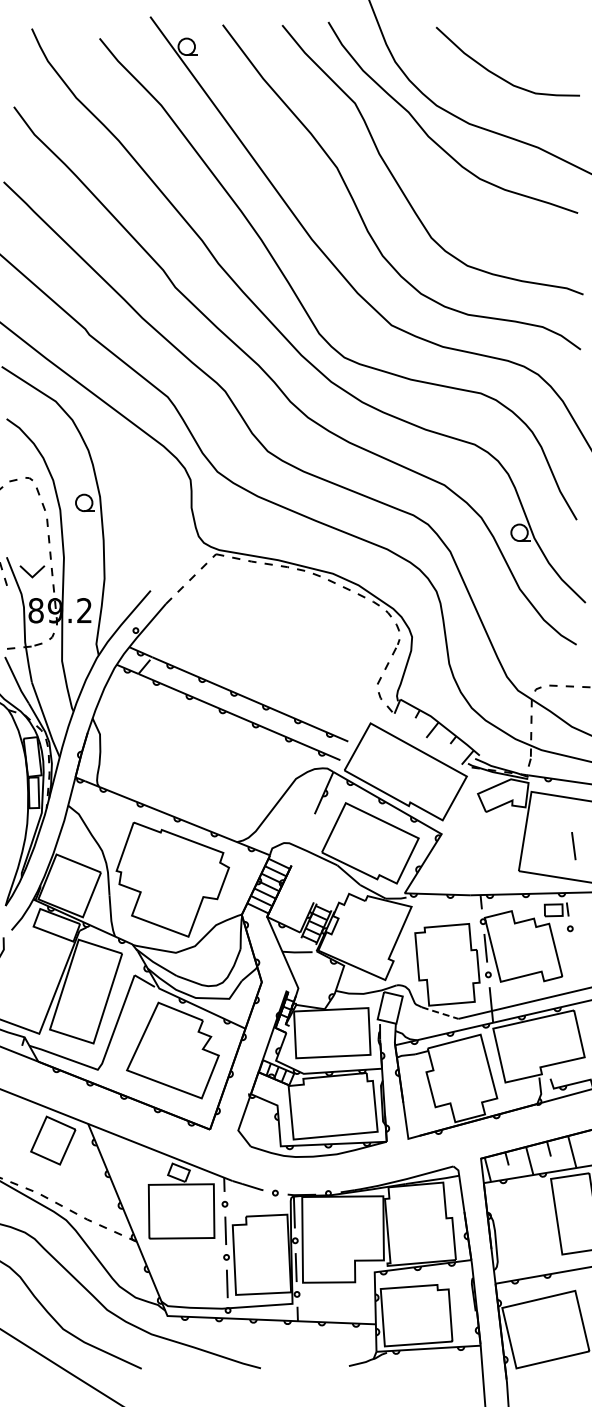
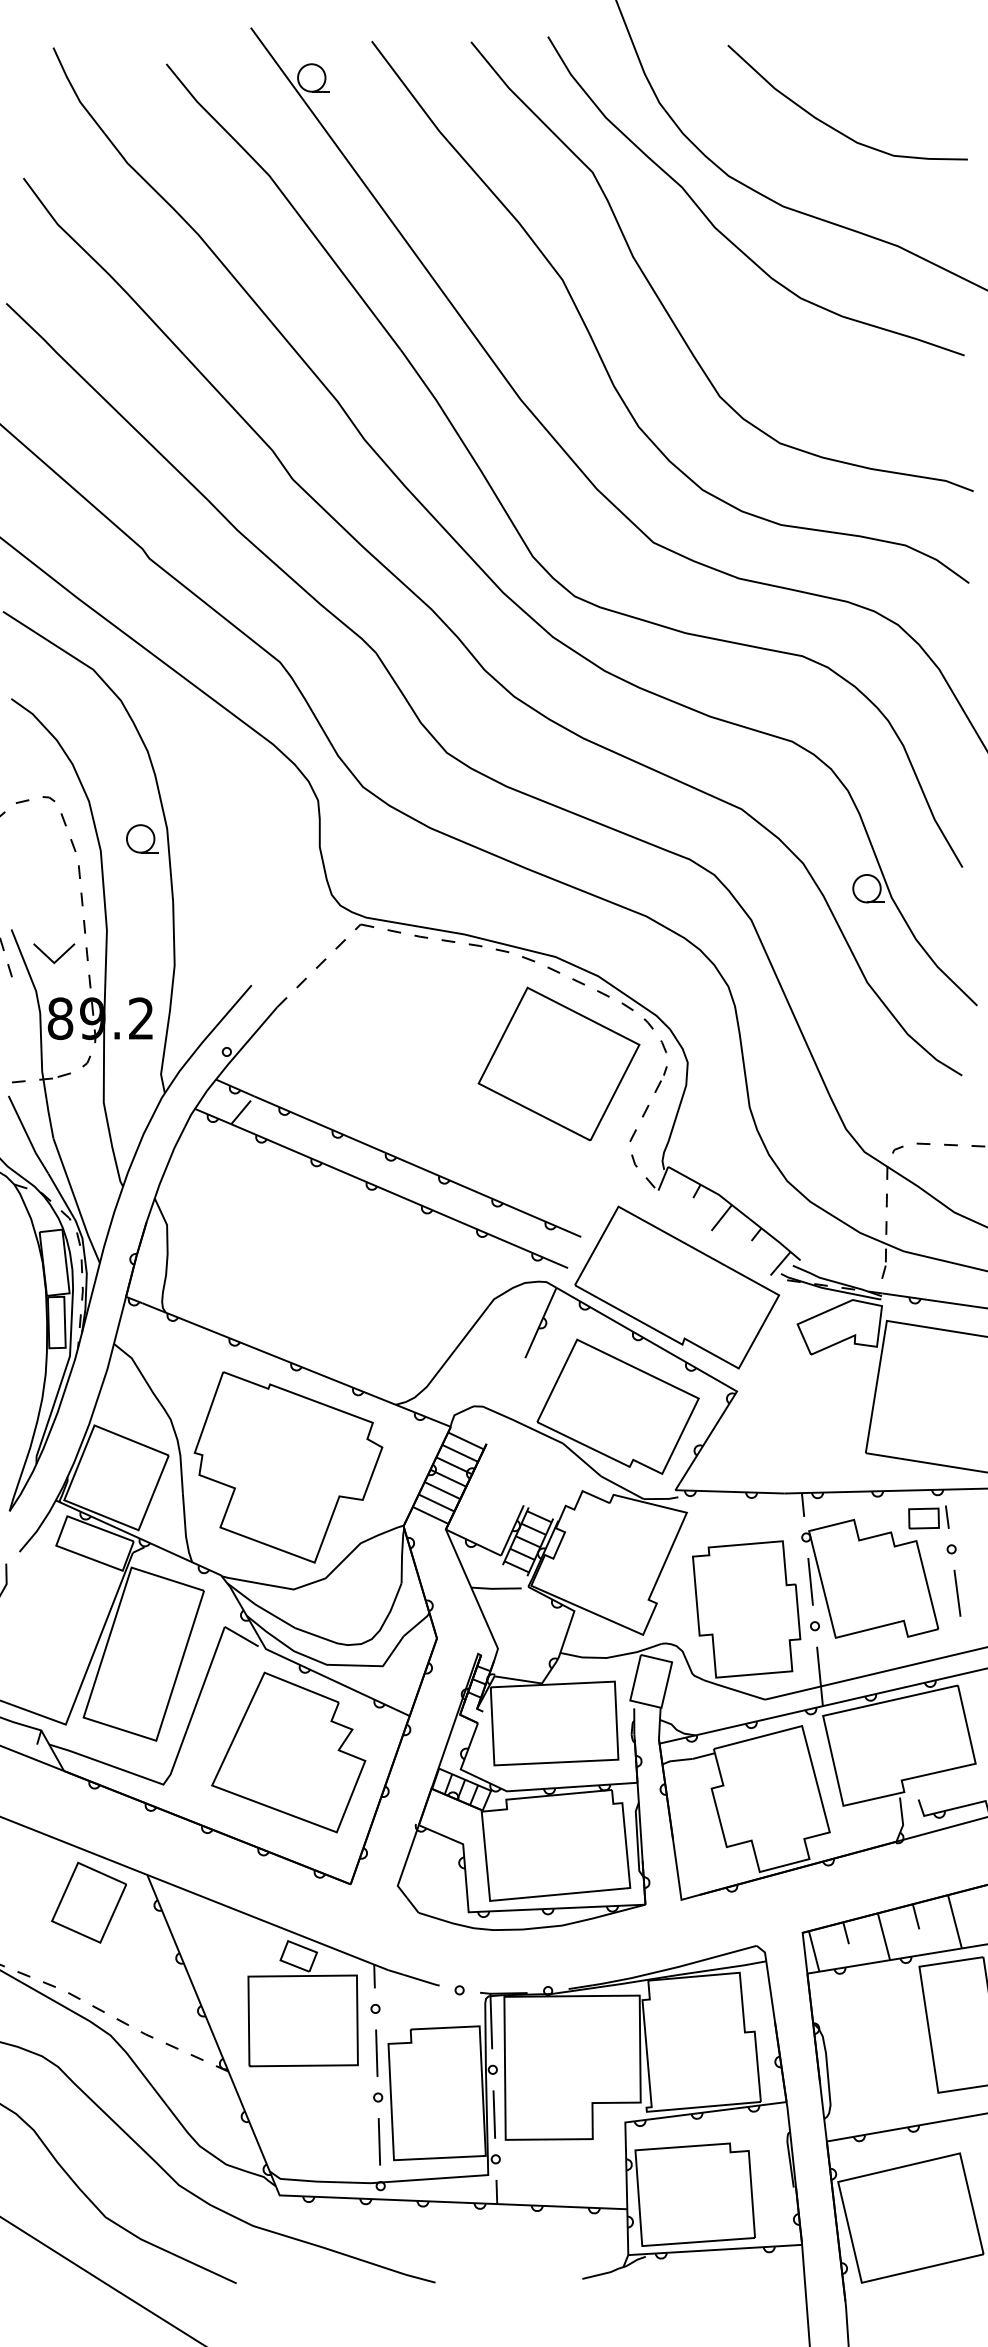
part: (334, 637) -> (558, 1063), added
line: (573, 846) -> (956, 1593), moved
line: (439, 1012) -> (733, 1689), dashed -> solid

